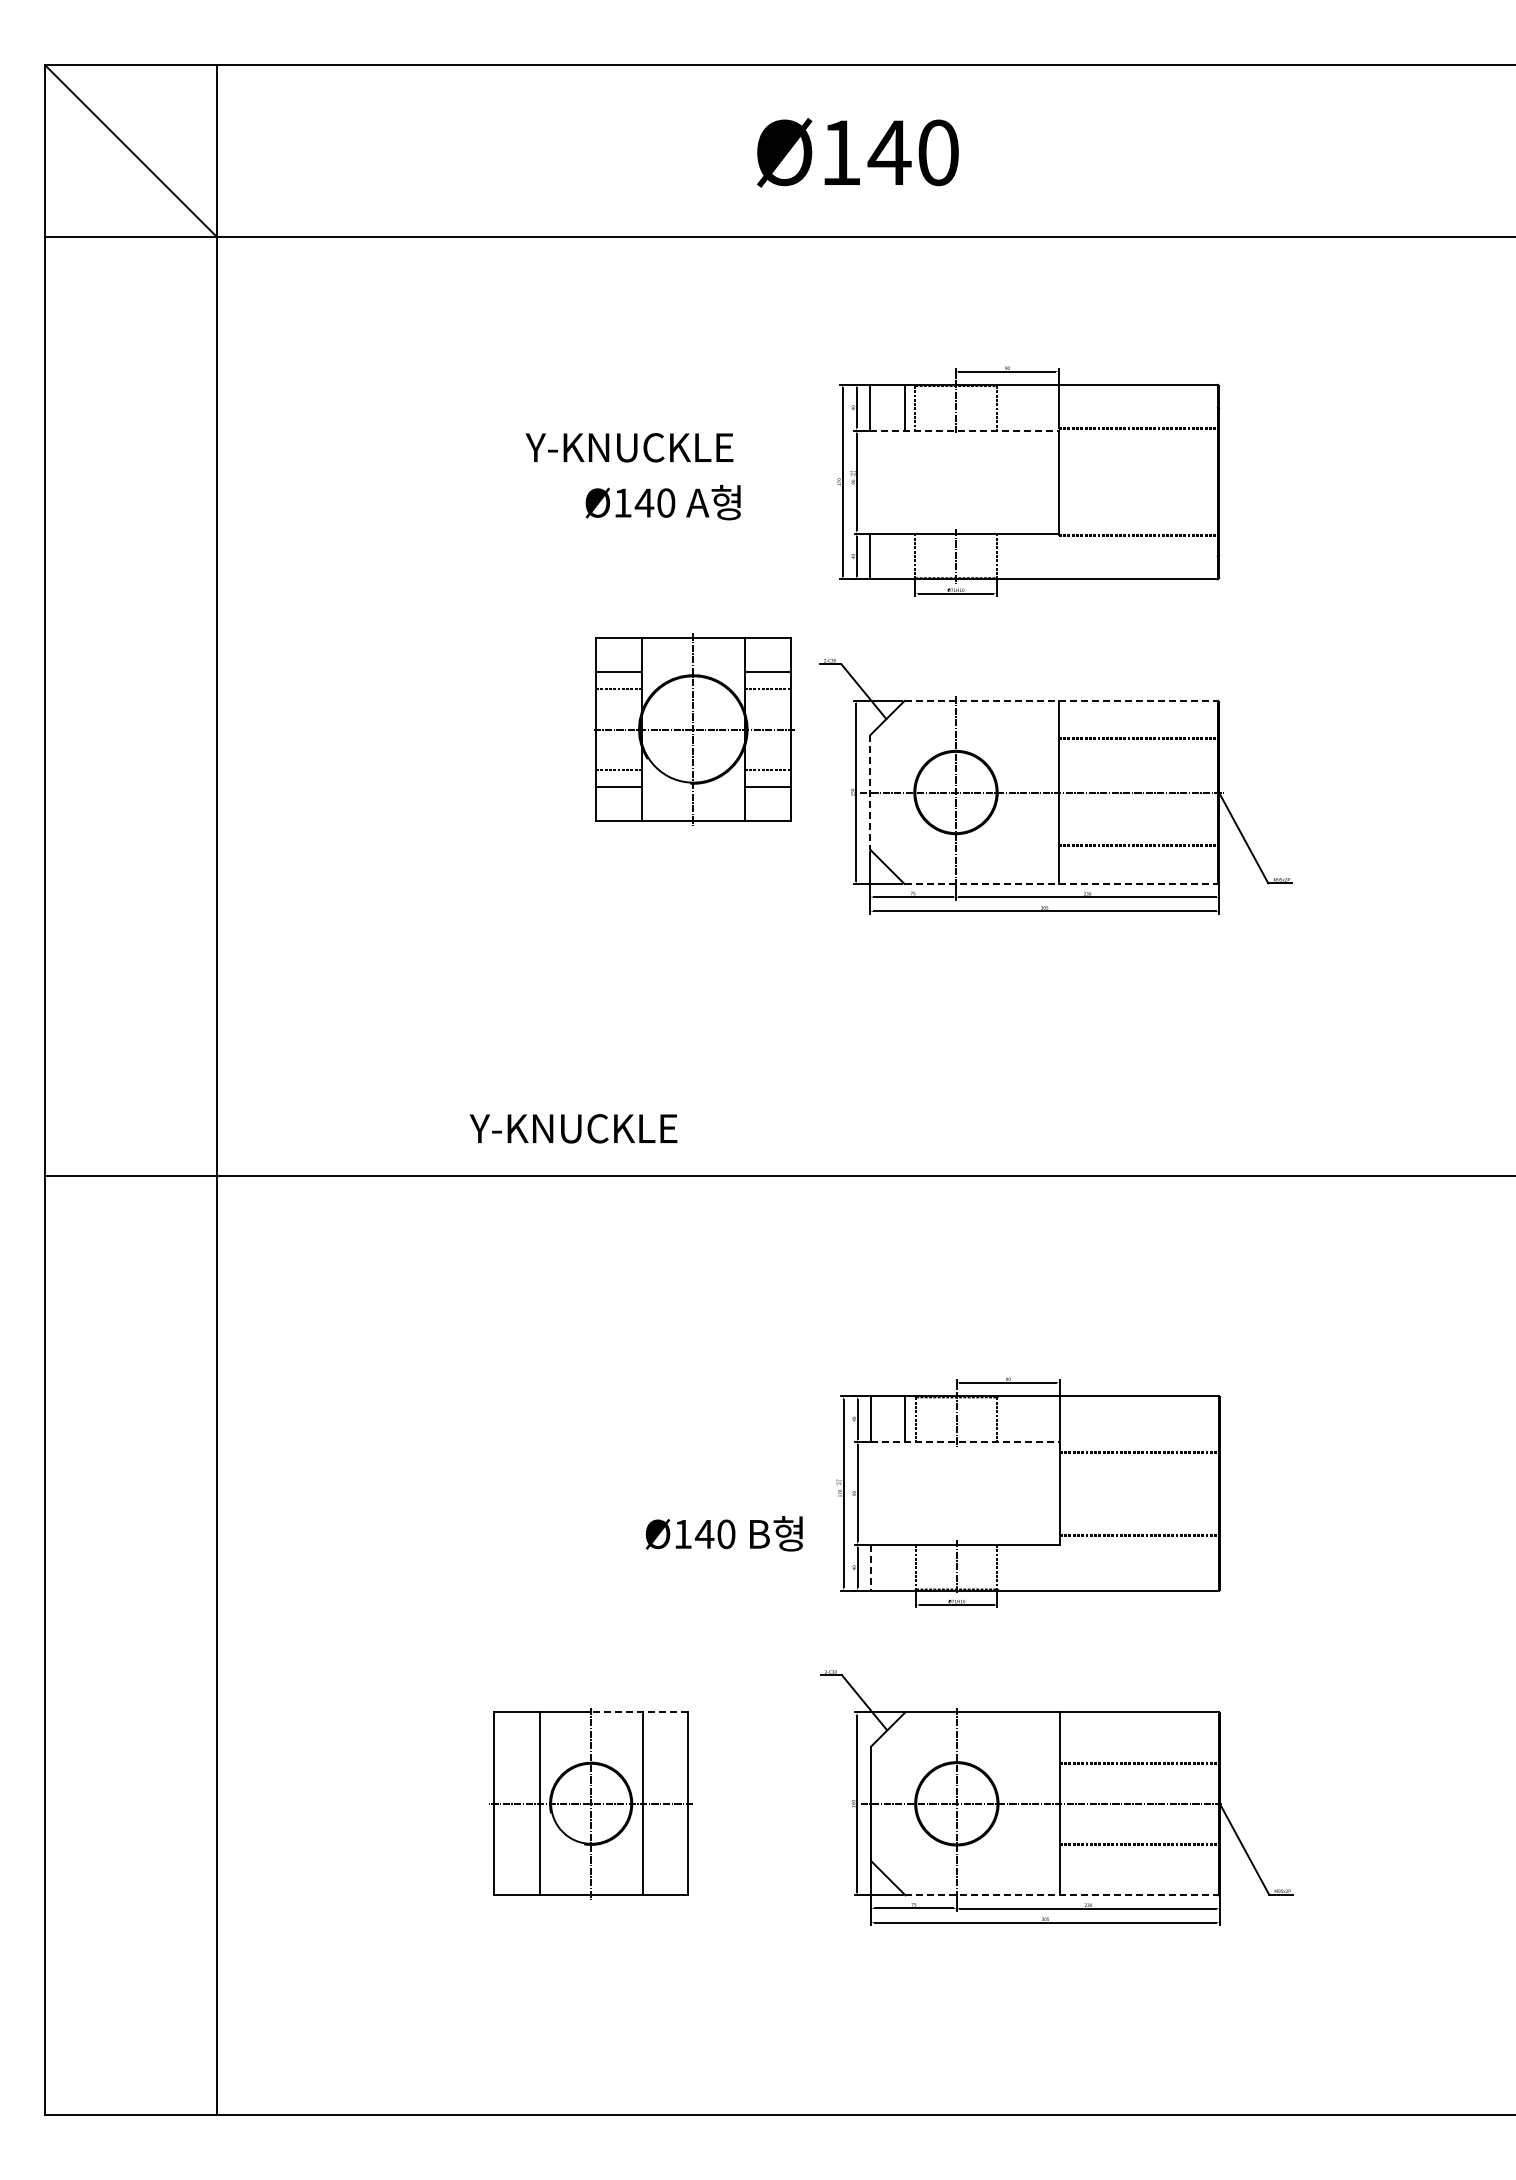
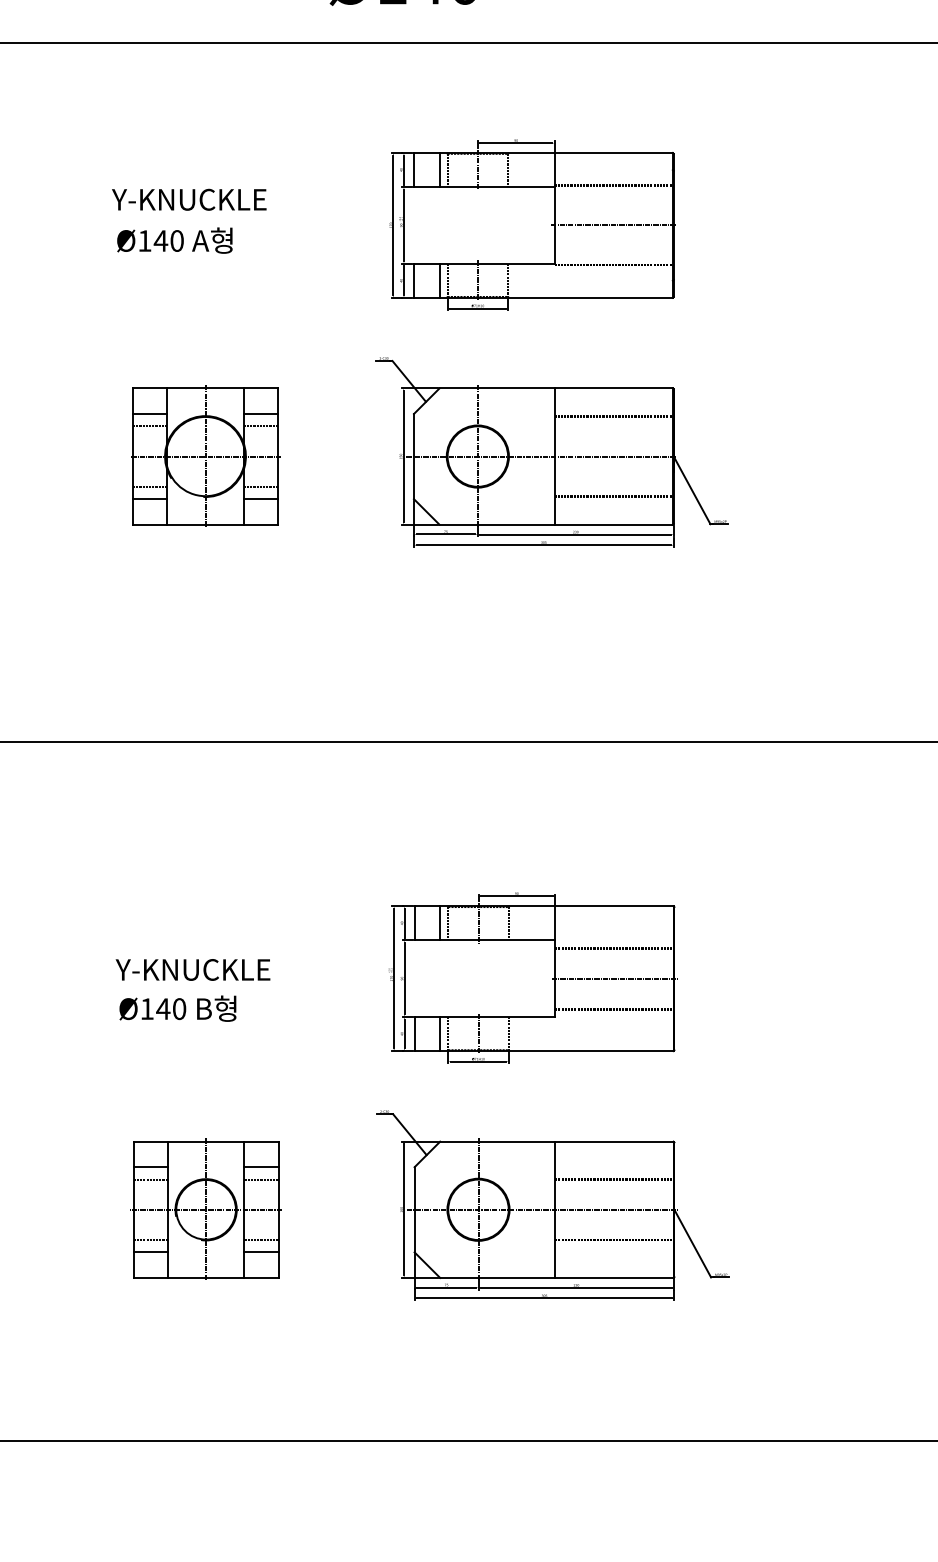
line: (965, 430) -> (484, 186), dashed -> solid
text: (629, 447) -> (189, 199), moved
line: (1138, 482) -> (613, 225), added
text: (662, 502) -> (174, 240), moved
line: (904, 556) -> (439, 280), added
line: (1061, 701) -> (556, 388), dashed -> solid
part: (694, 729) -> (206, 456), moved
line: (870, 793) -> (414, 457), dashed -> solid
line: (1061, 883) -> (556, 524), dashed -> solid
text: (573, 1128) -> (192, 969), moved
line: (965, 1442) -> (484, 940), dashed -> solid
line: (1139, 1493) -> (614, 978), added
text: (723, 1533) -> (177, 1008), moved
line: (871, 1567) -> (414, 1033), dashed -> solid
line: (905, 1567) -> (440, 1033), added
line: (639, 1712) -> (242, 1141), dashed -> solid
line: (516, 1746) -> (150, 1167), added
line: (665, 1746) -> (261, 1167), added
line: (516, 1763) -> (150, 1179), added
line: (665, 1763) -> (261, 1179), added
line: (516, 1844) -> (150, 1240), added
line: (665, 1844) -> (261, 1240), added
line: (516, 1860) -> (150, 1252), added
line: (665, 1860) -> (261, 1252), added
line: (1062, 1895) -> (557, 1278), dashed -> solid

